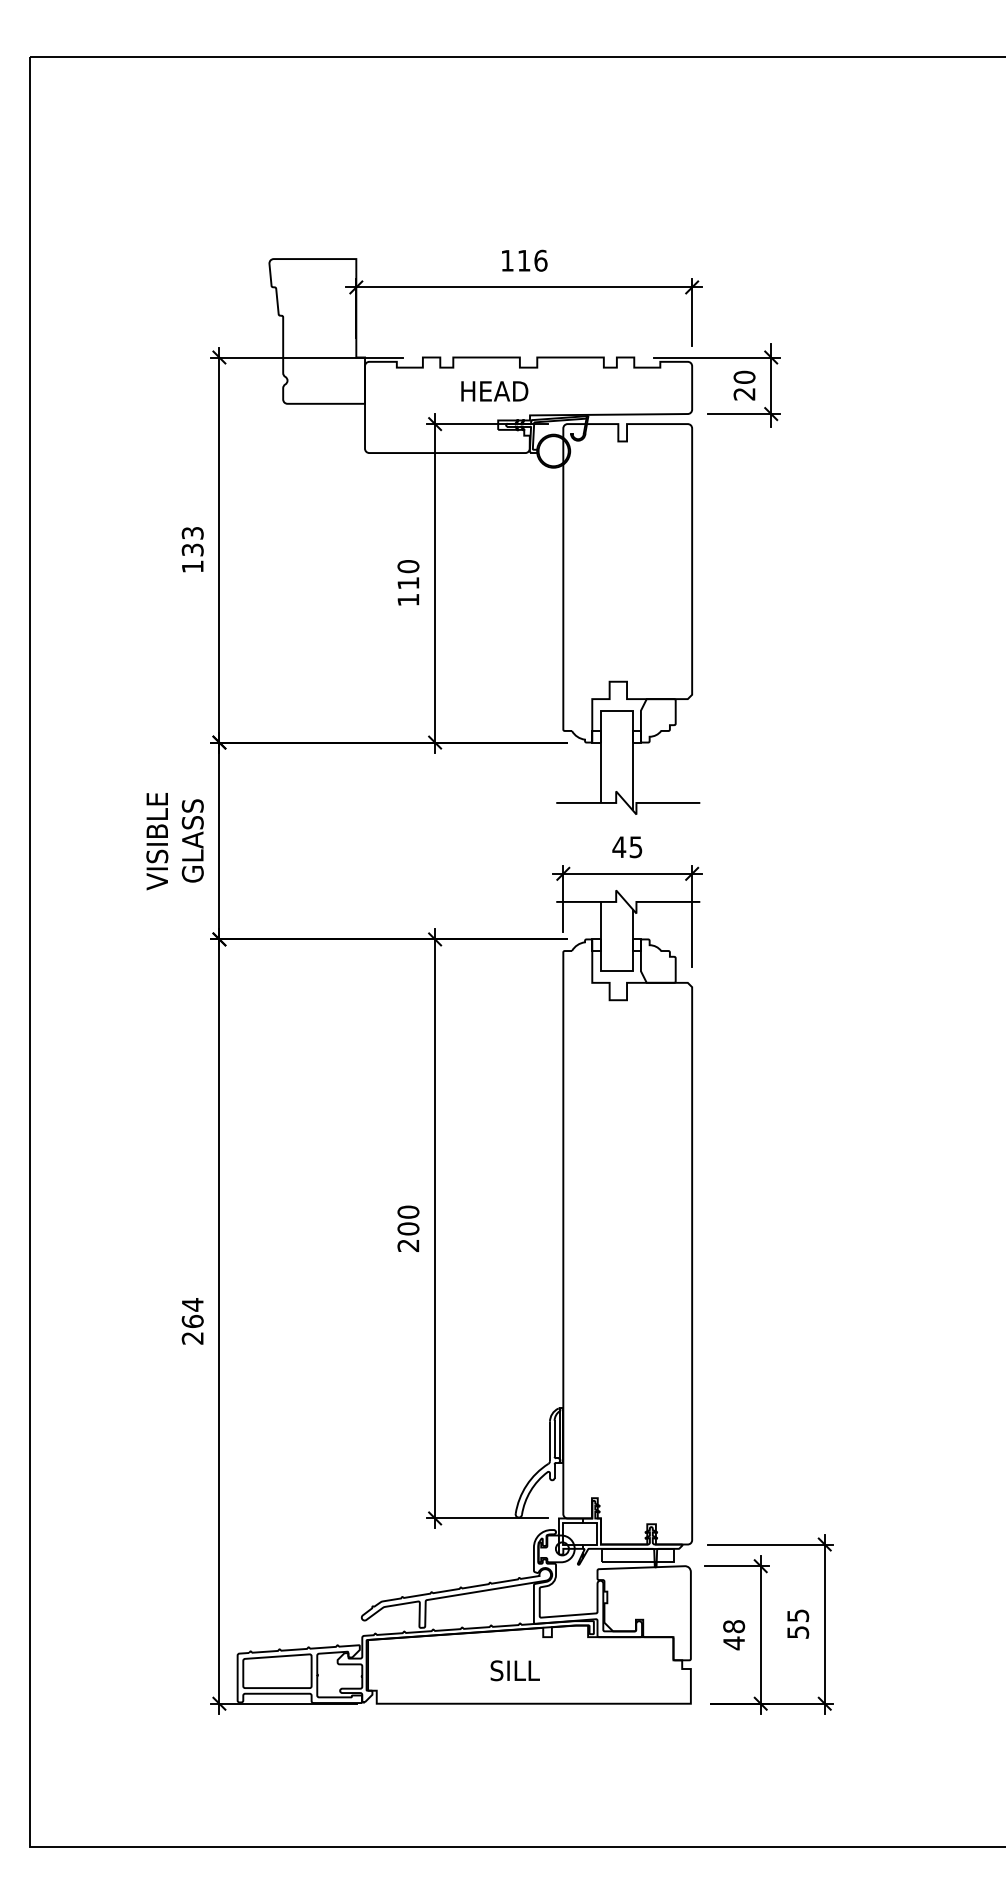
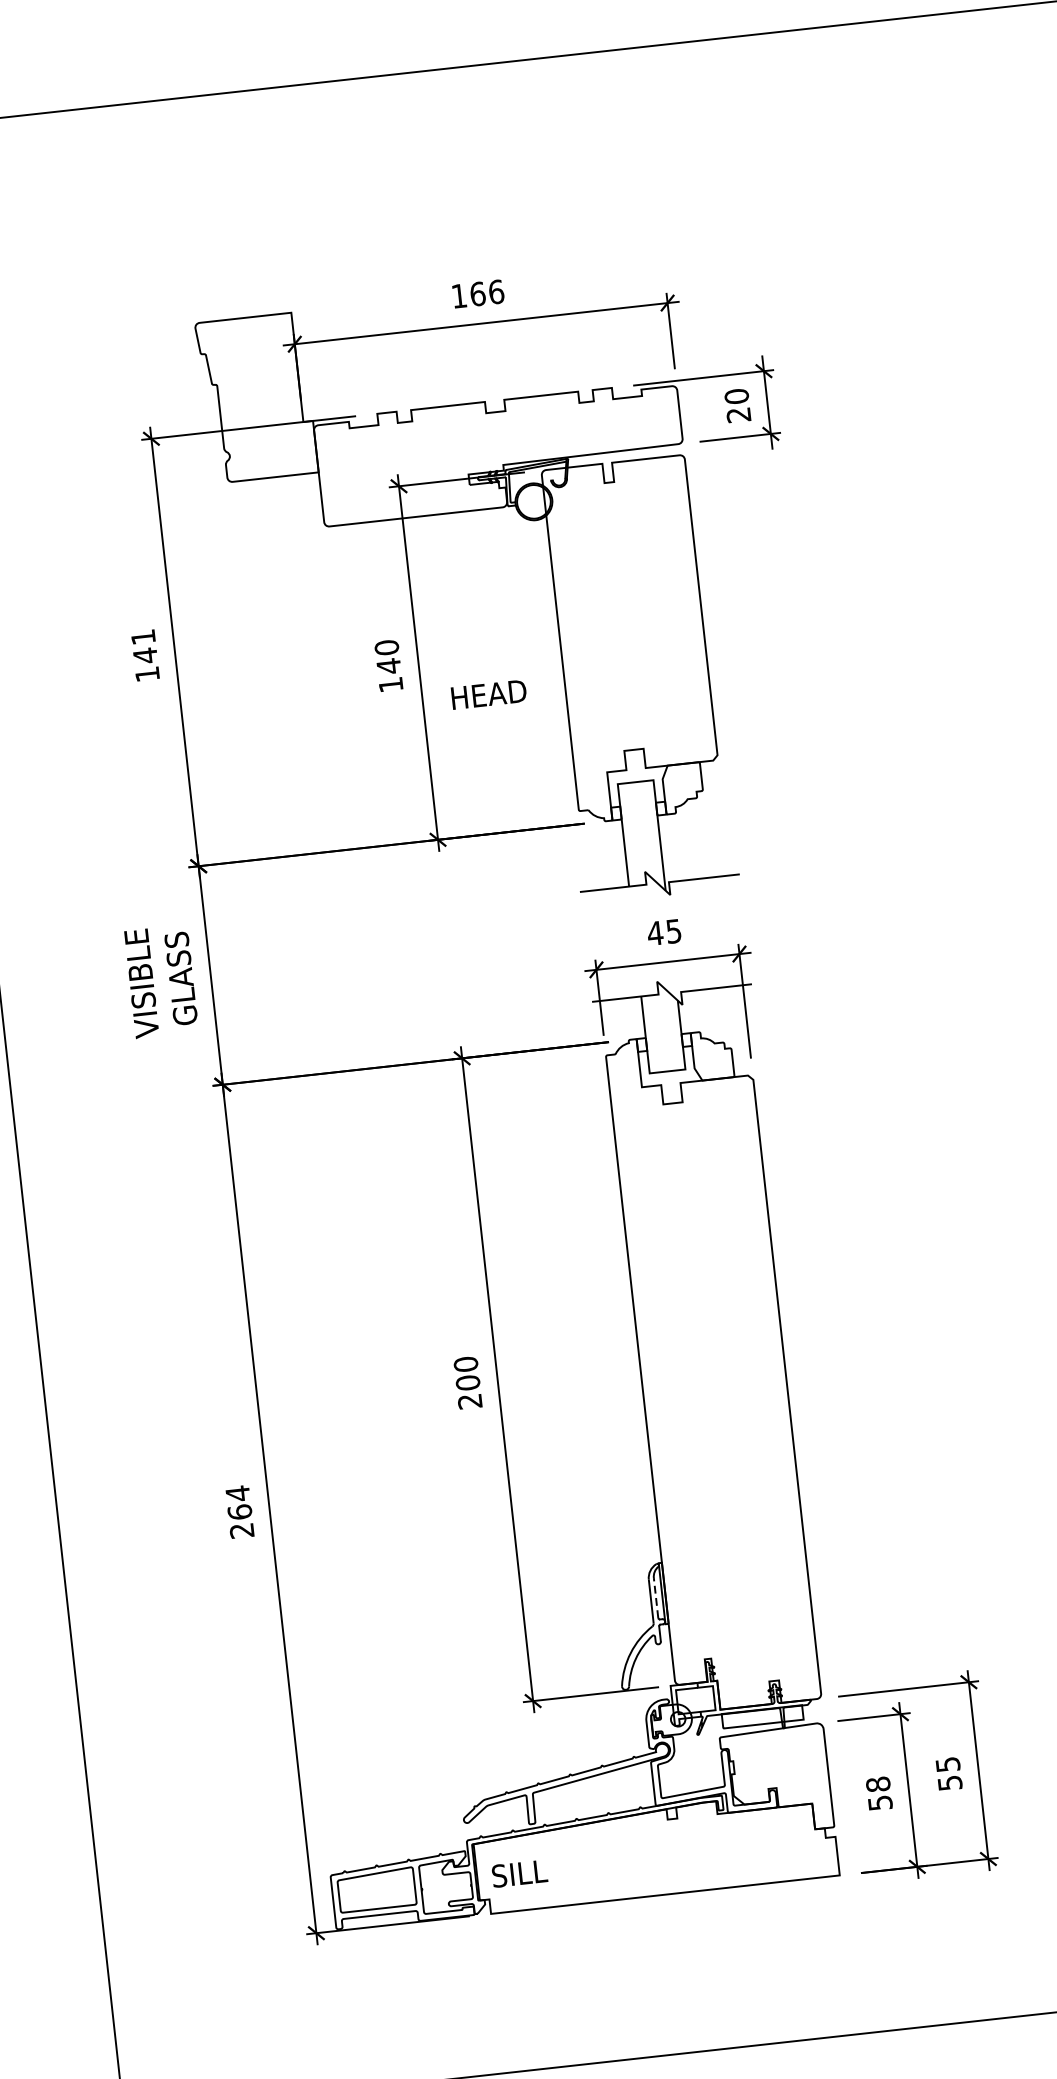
text: (523, 260) -> (477, 293), 116 -> 166
text: (494, 391) -> (488, 694), moved
text: (192, 542) -> (144, 647), 133 -> 141
text: (408, 583) -> (389, 666), 110 -> 140
line: (554, 1438) -> (655, 1597), solid -> dashed
text: (734, 1643) -> (880, 1803), 48 -> 58
text: (514, 1670) -> (518, 1873), moved

